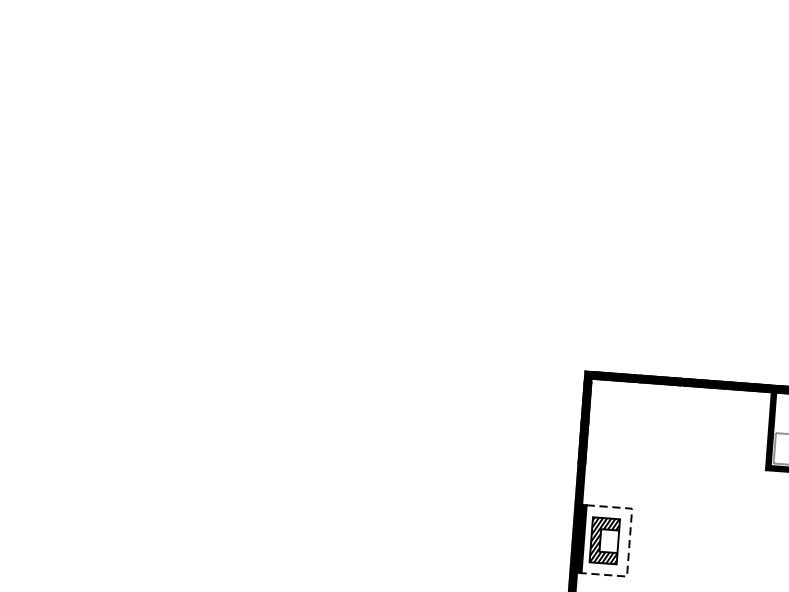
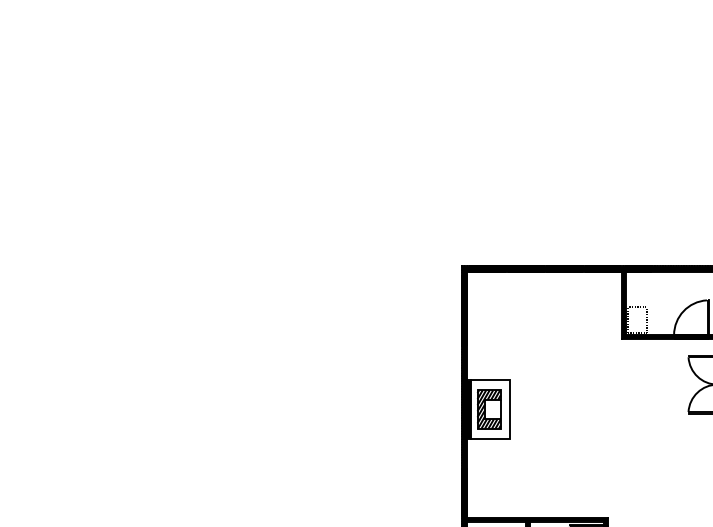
line: (629, 543) -> (510, 410), dashed -> solid

